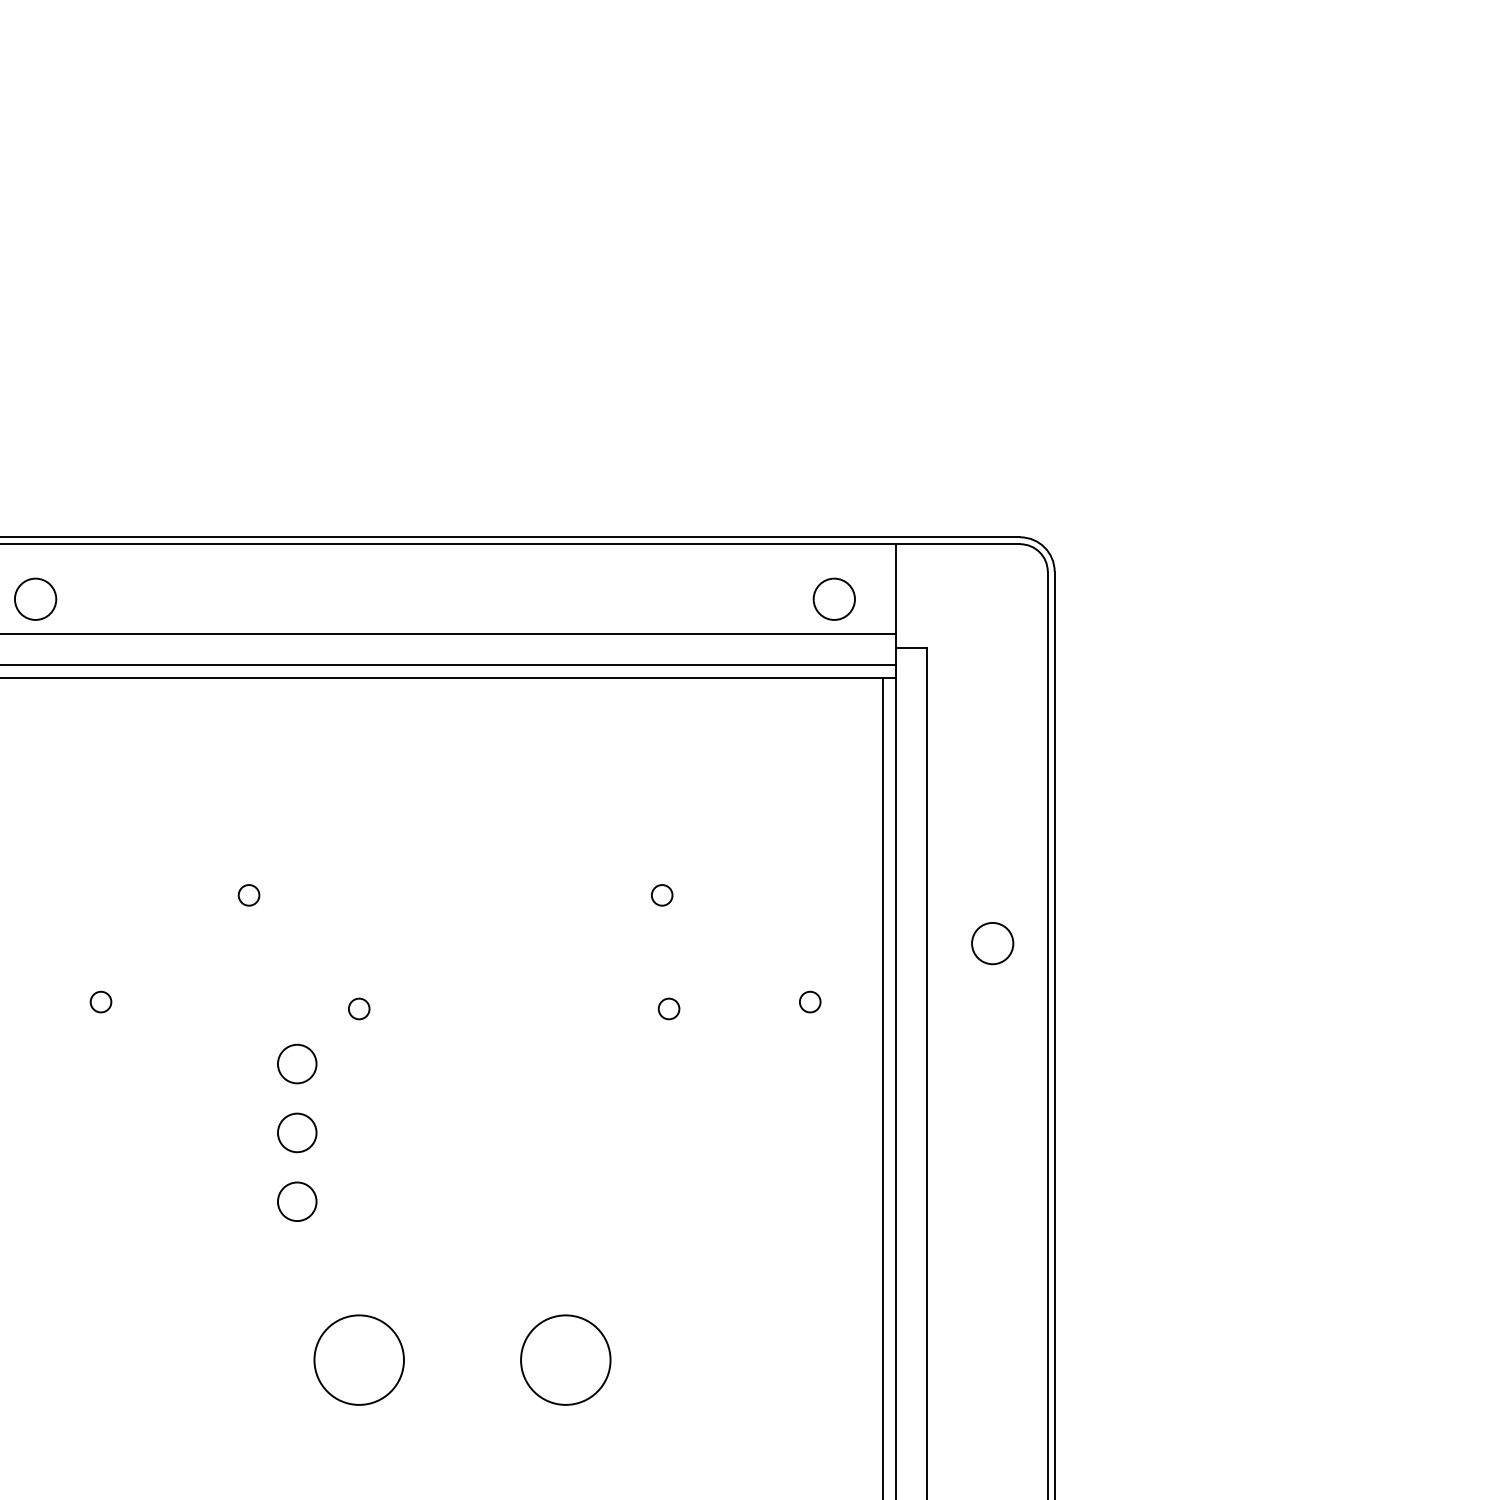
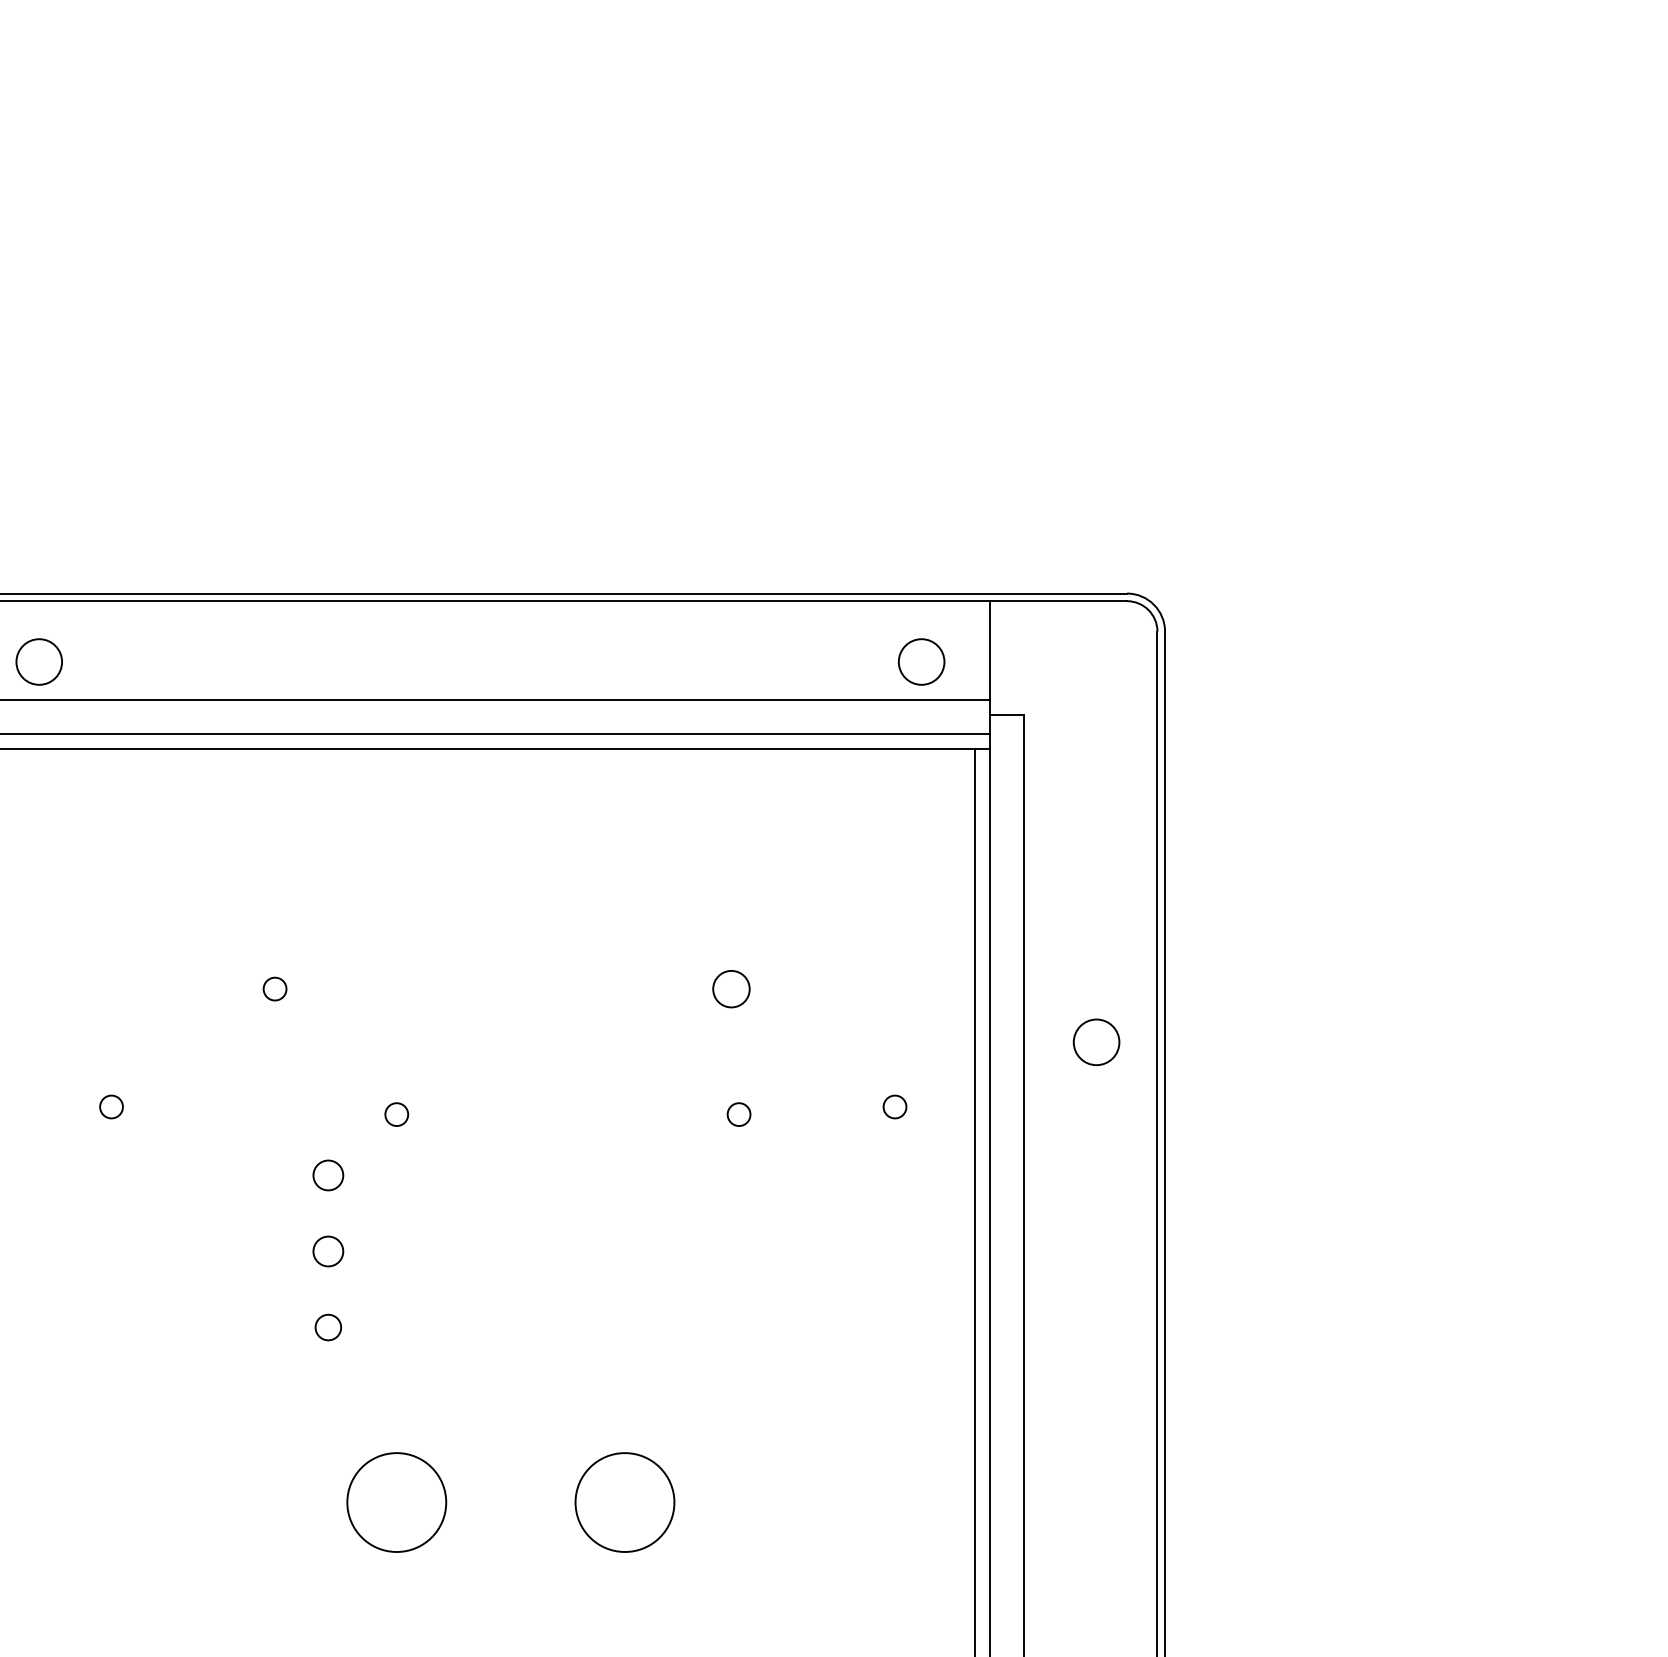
circle: (662, 894) -> (731, 988), size x1.6
circle: (297, 1064) -> (328, 1175), size x0.7
circle: (297, 1132) -> (328, 1251), size x0.7
circle: (297, 1201) -> (328, 1327), size x0.6

